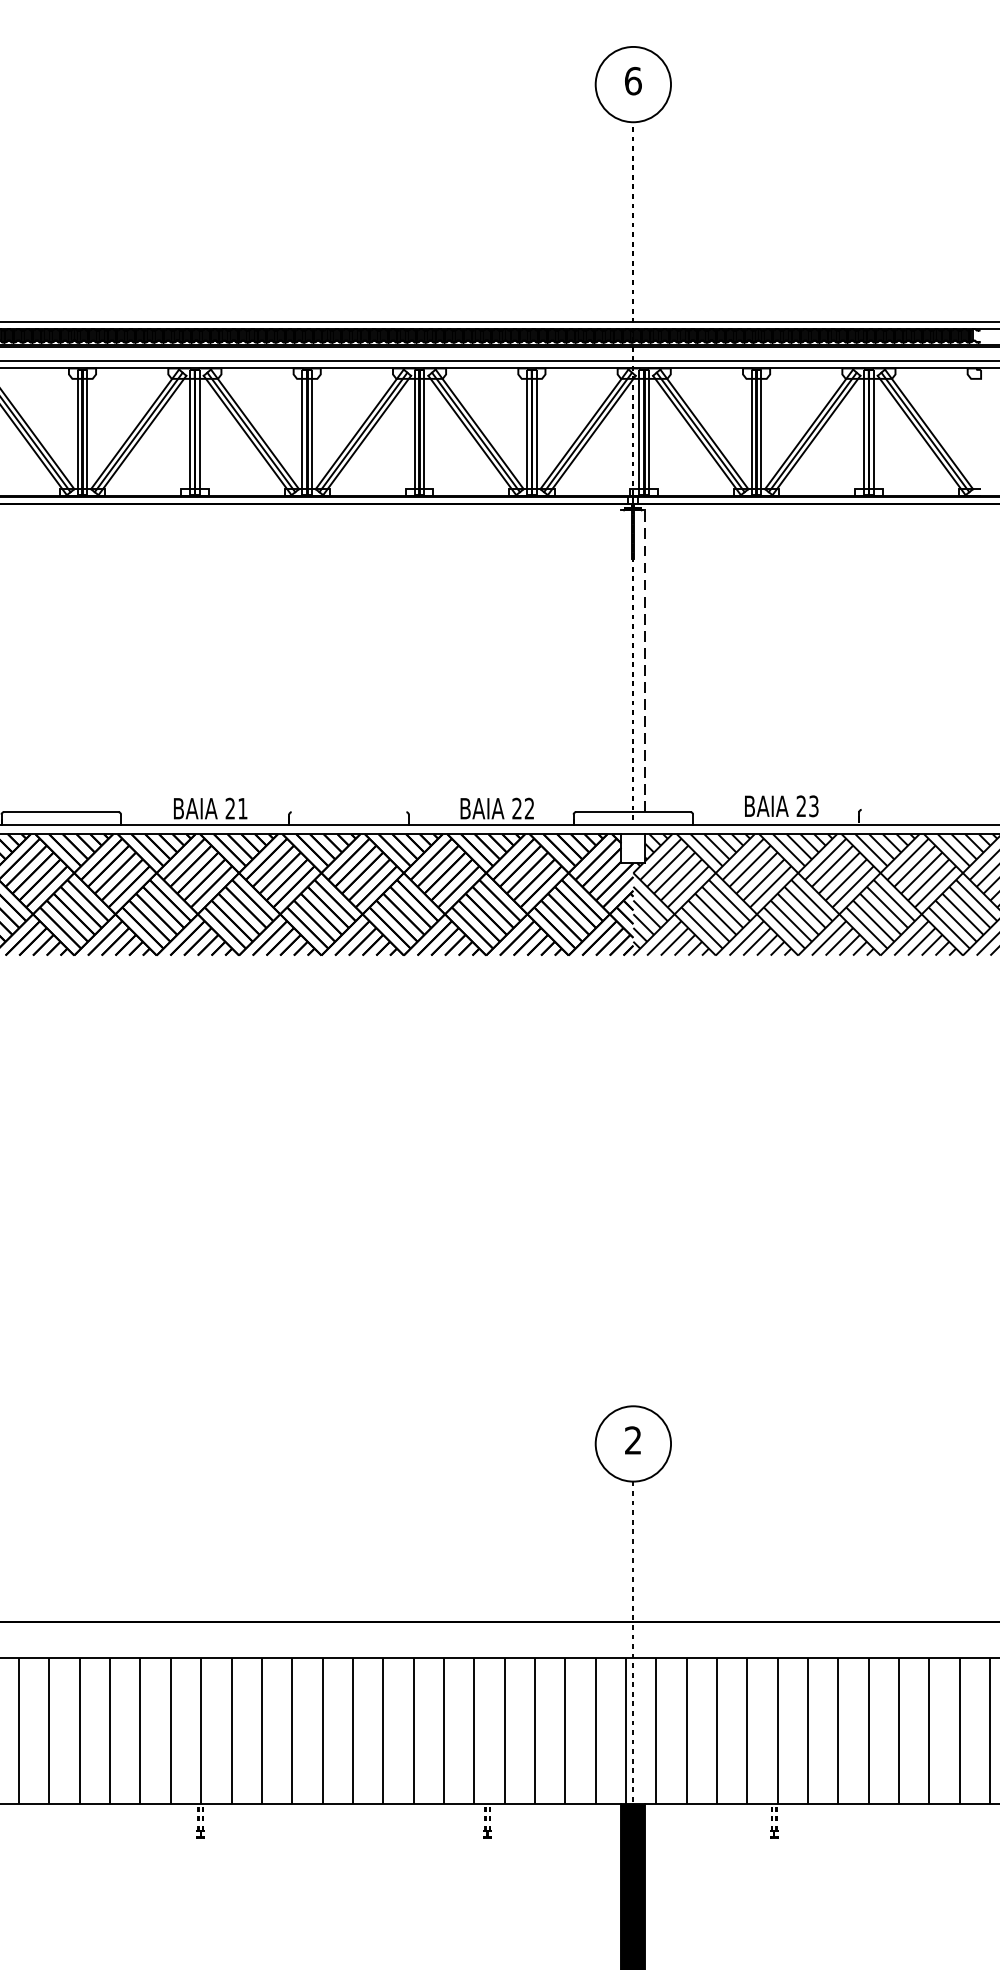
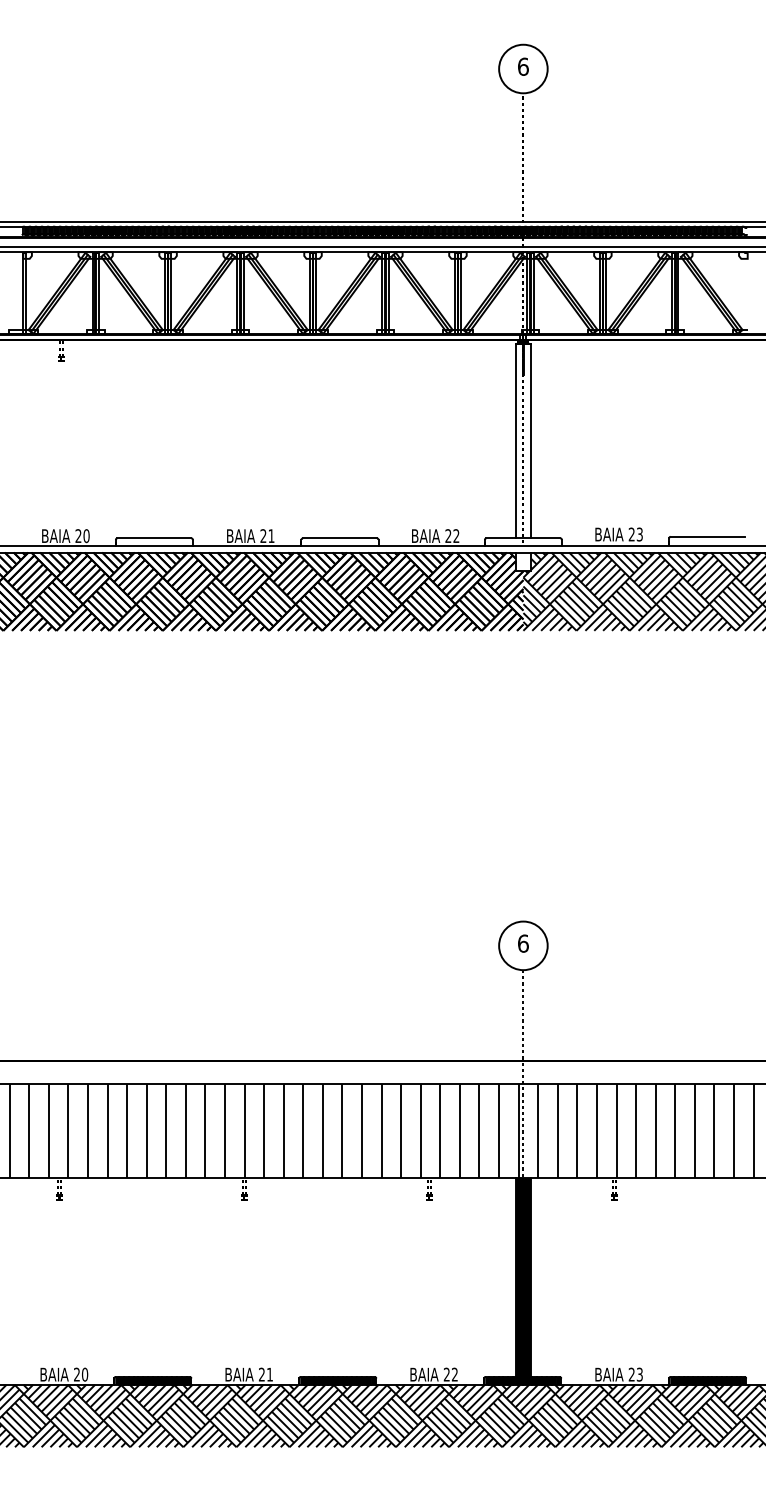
line: (621, 660) -> (515, 440), added
line: (645, 660) -> (531, 440), dashed -> solid
line: (918, 809) -> (707, 536), added
line: (349, 812) -> (340, 538), added
text: (633, 1440) -> (523, 943), 2 -> 6

